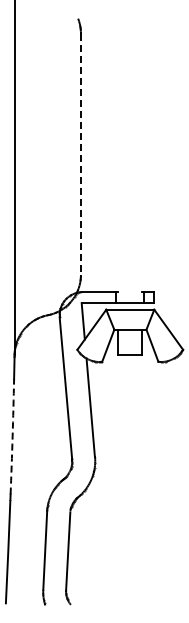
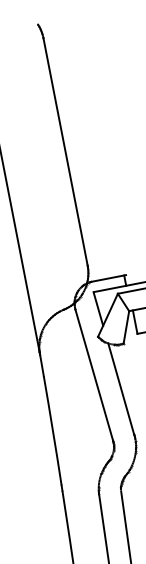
line: (80, 154) -> (65, 152), dashed -> solid
arc: (12, 436) -> (52, 430), dashed -> solid

